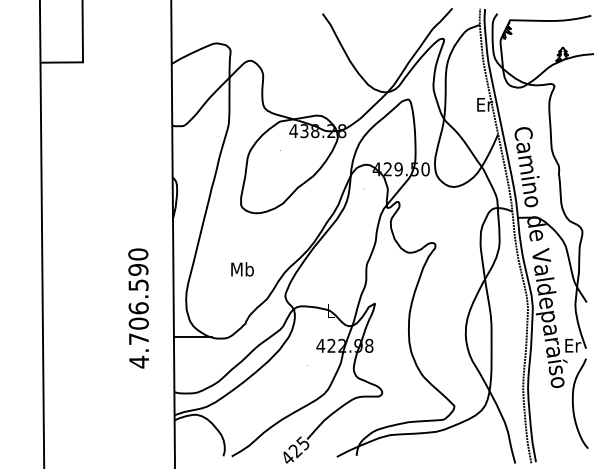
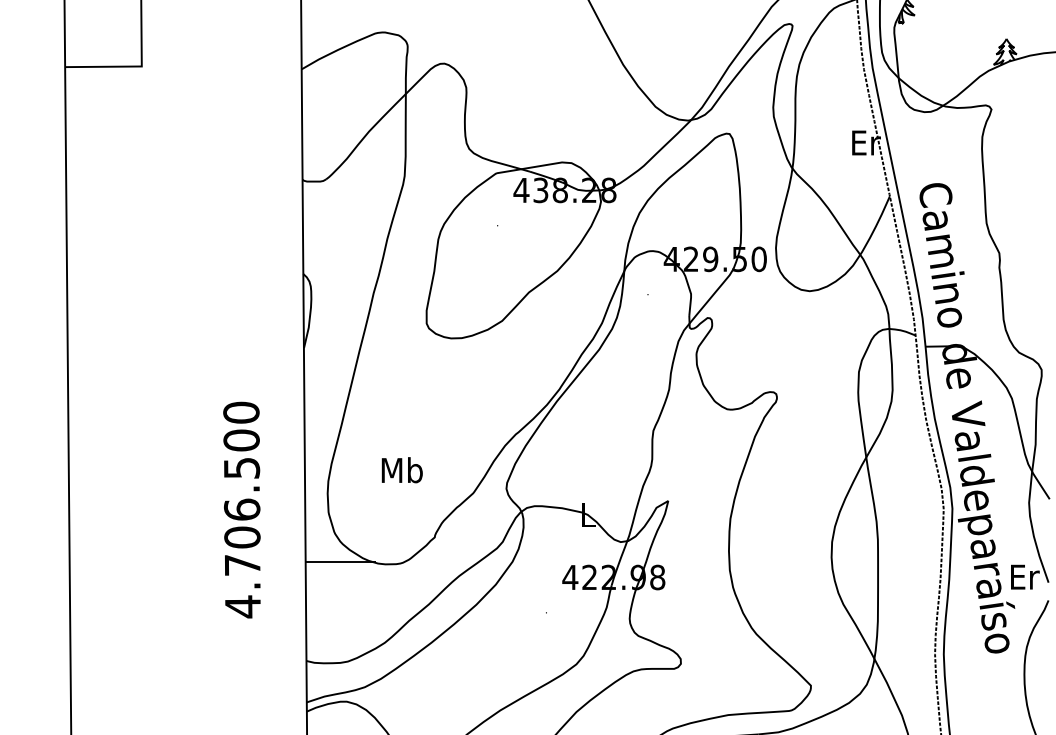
text: (138, 269) -> (241, 439), 4.706.590 -> 4.706.500
text: (242, 269) -> (402, 470), moved

